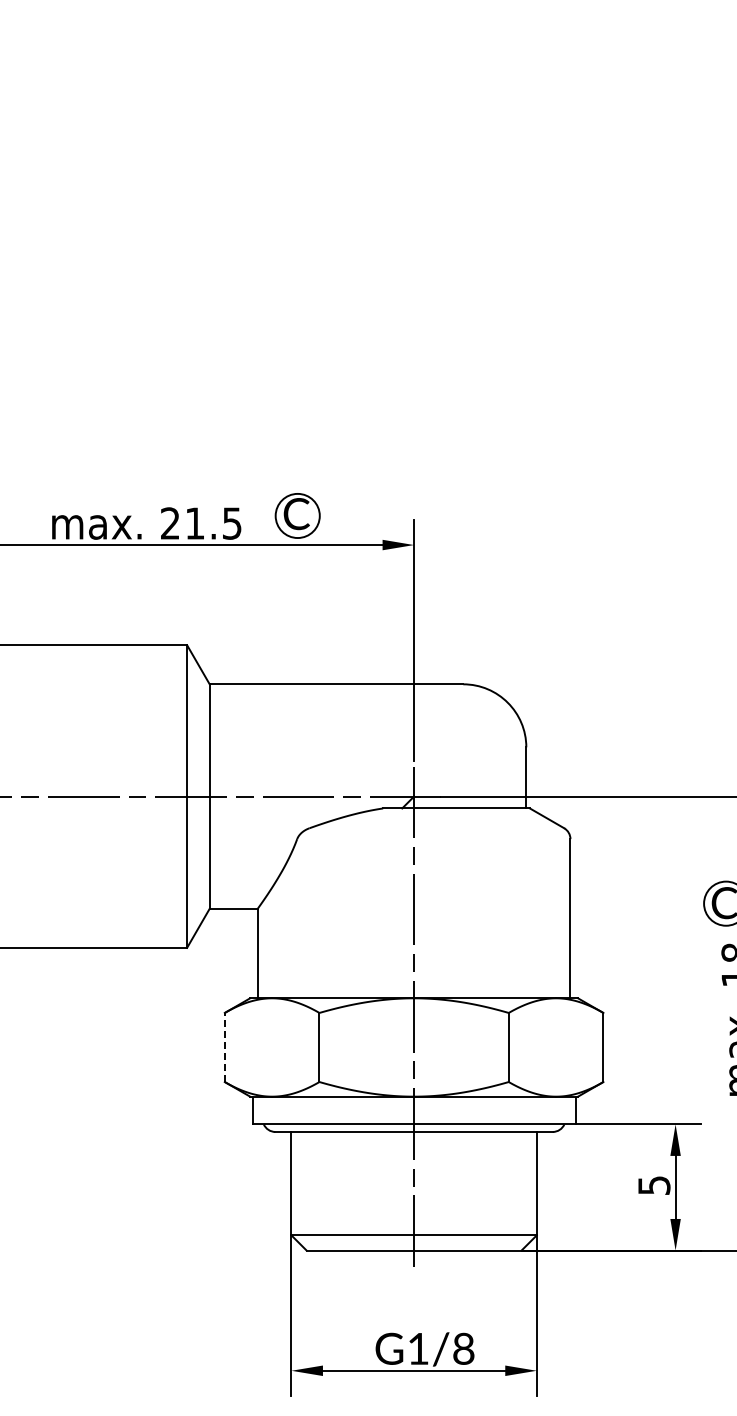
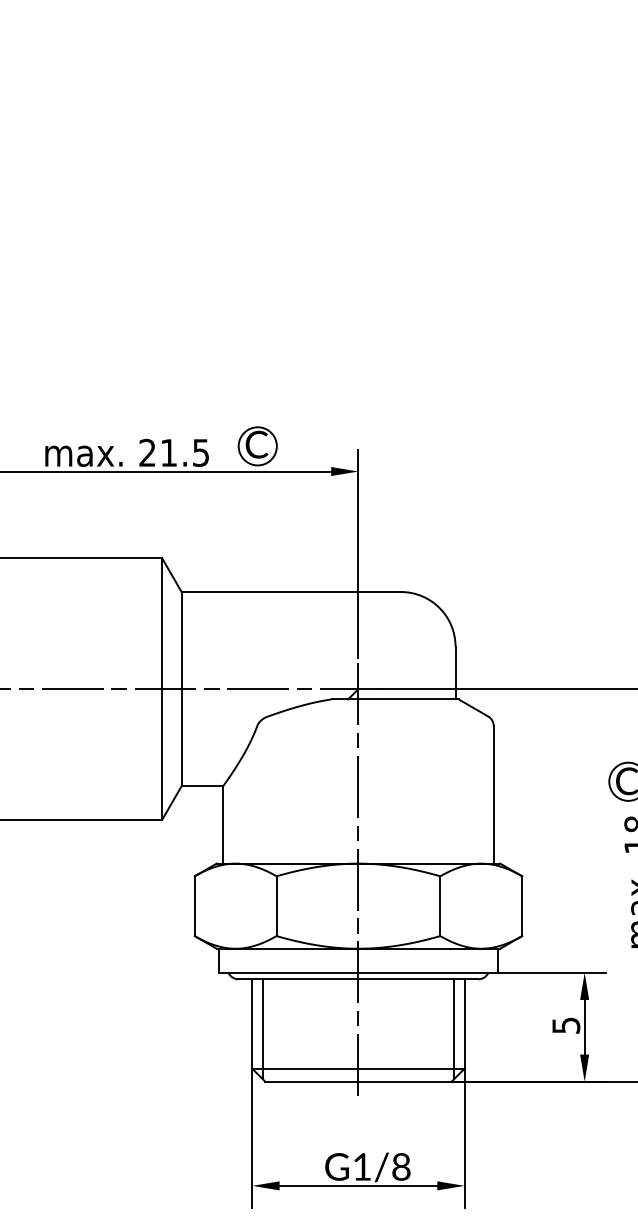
line: (224, 1047) -> (194, 906), dashed -> solid
line: (303, 1189) -> (262, 1029), added
line: (524, 1189) -> (453, 1029), added

